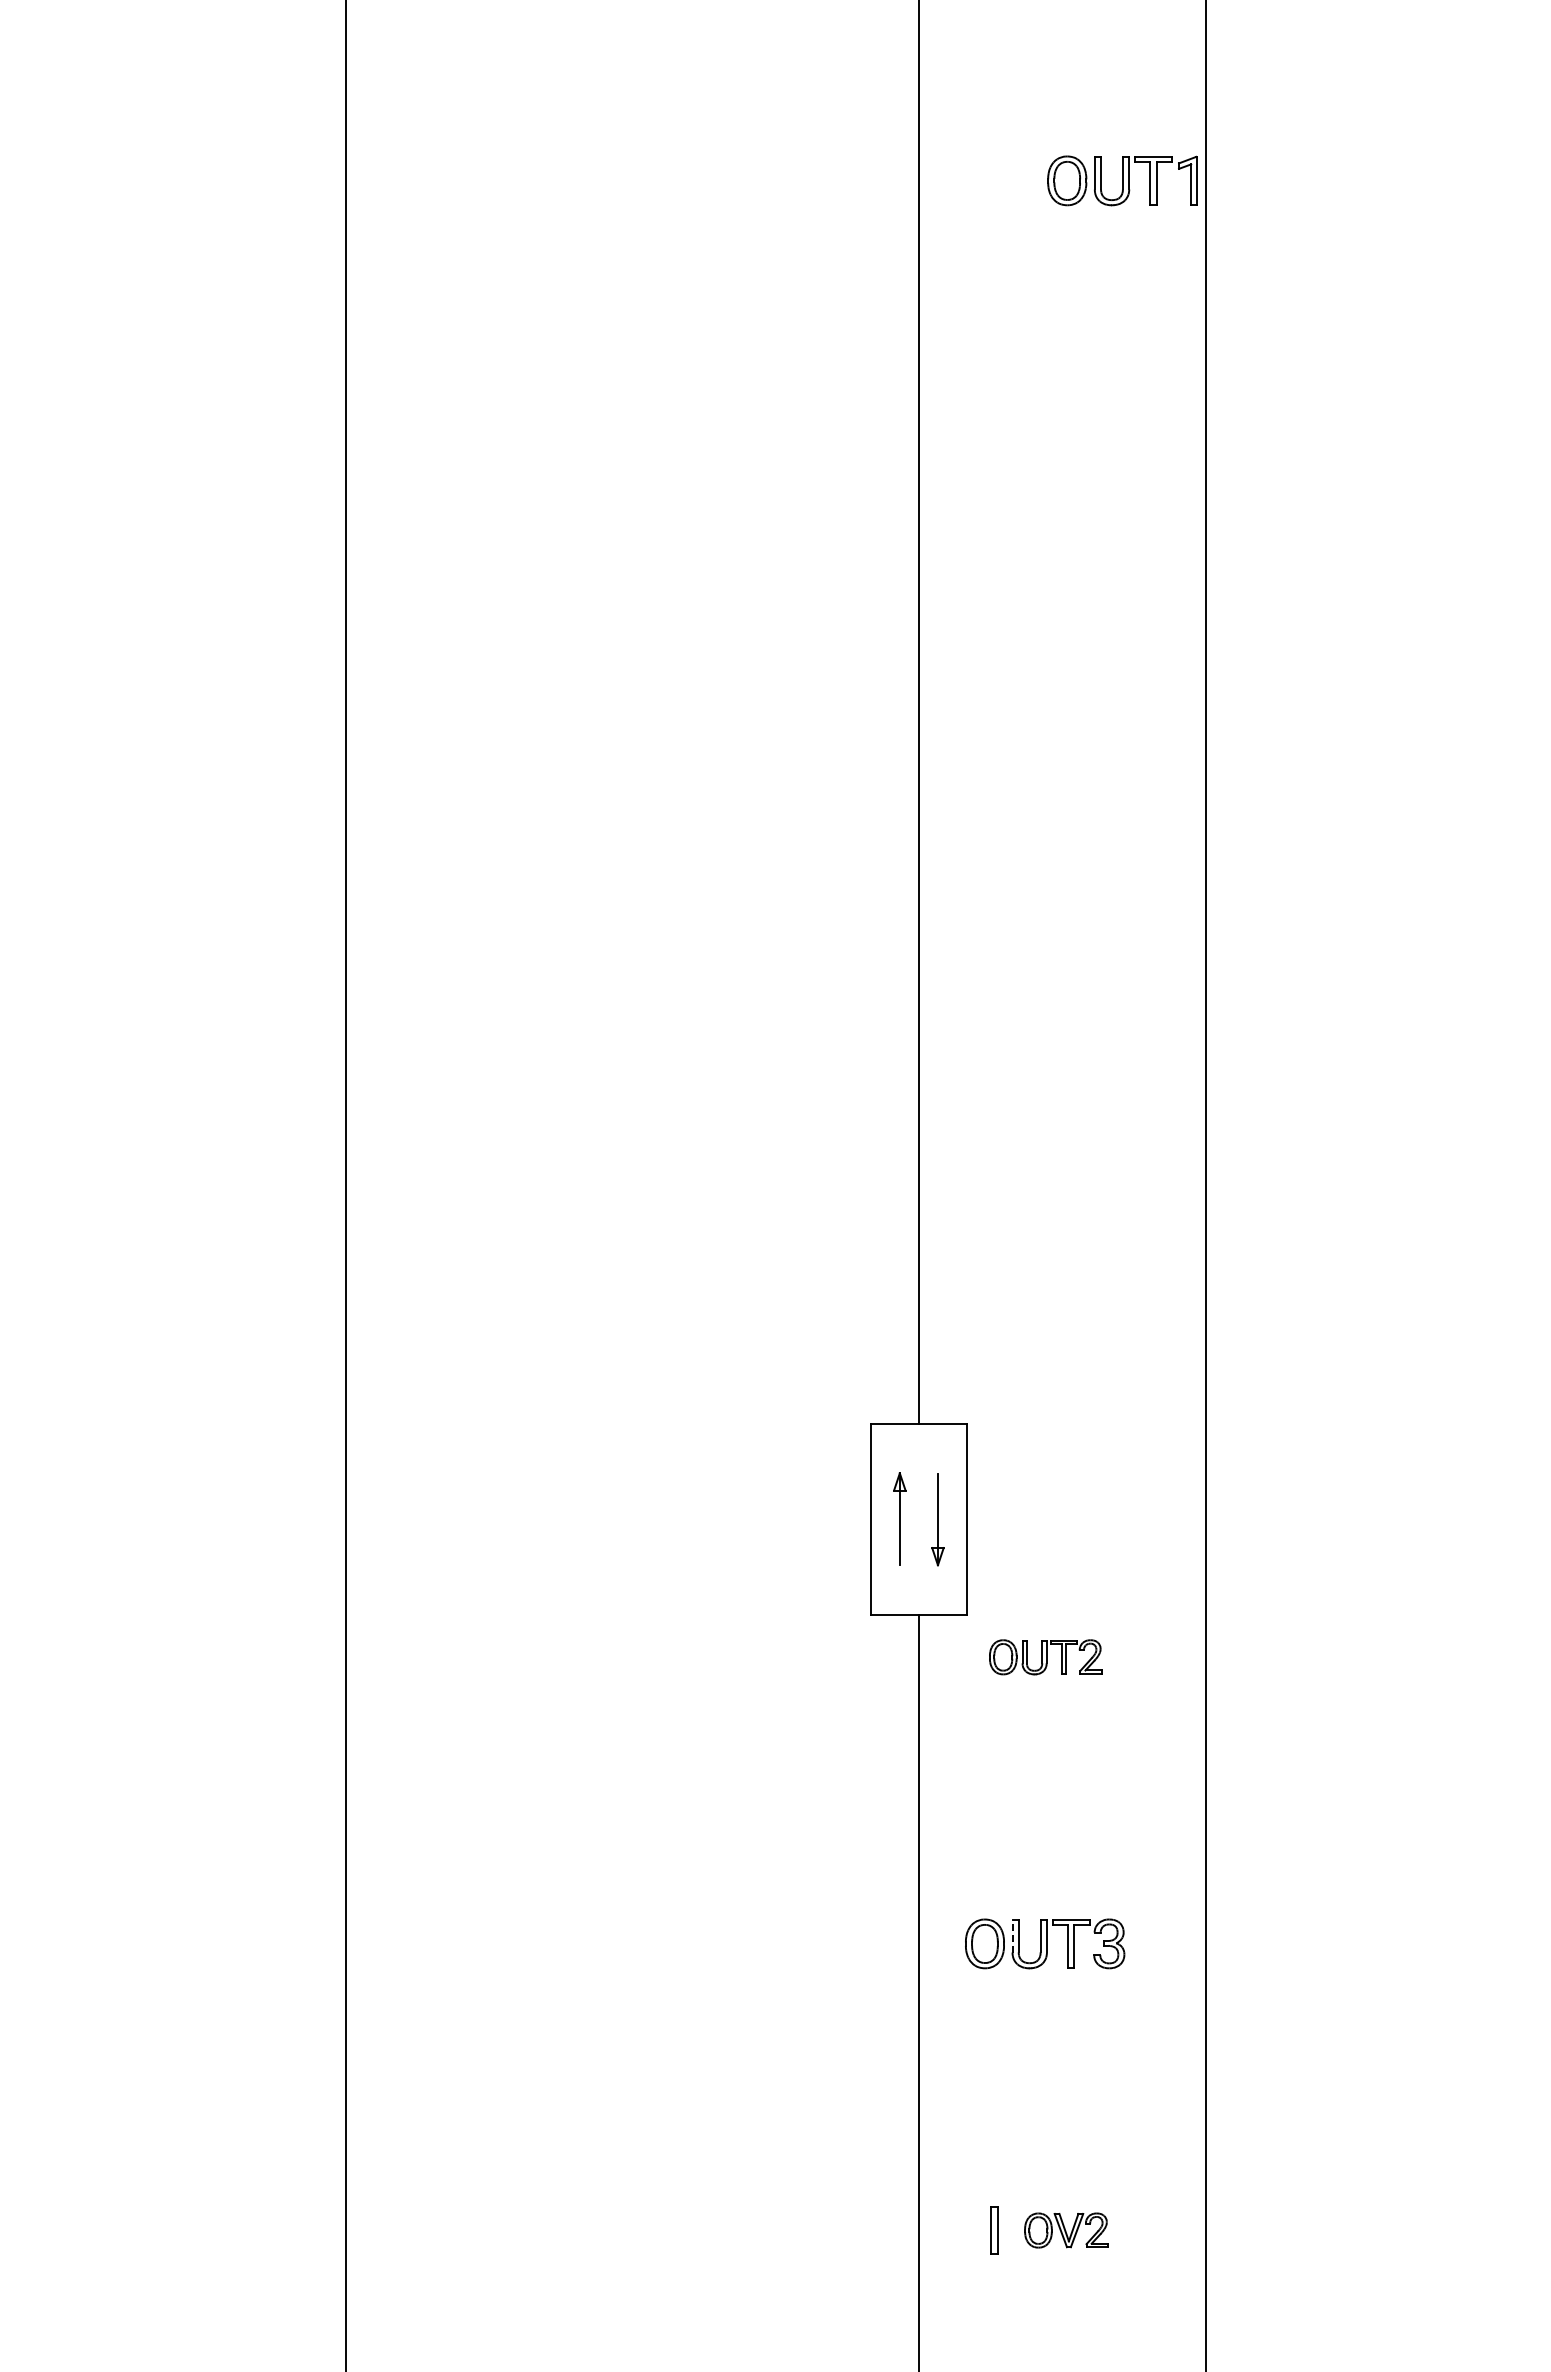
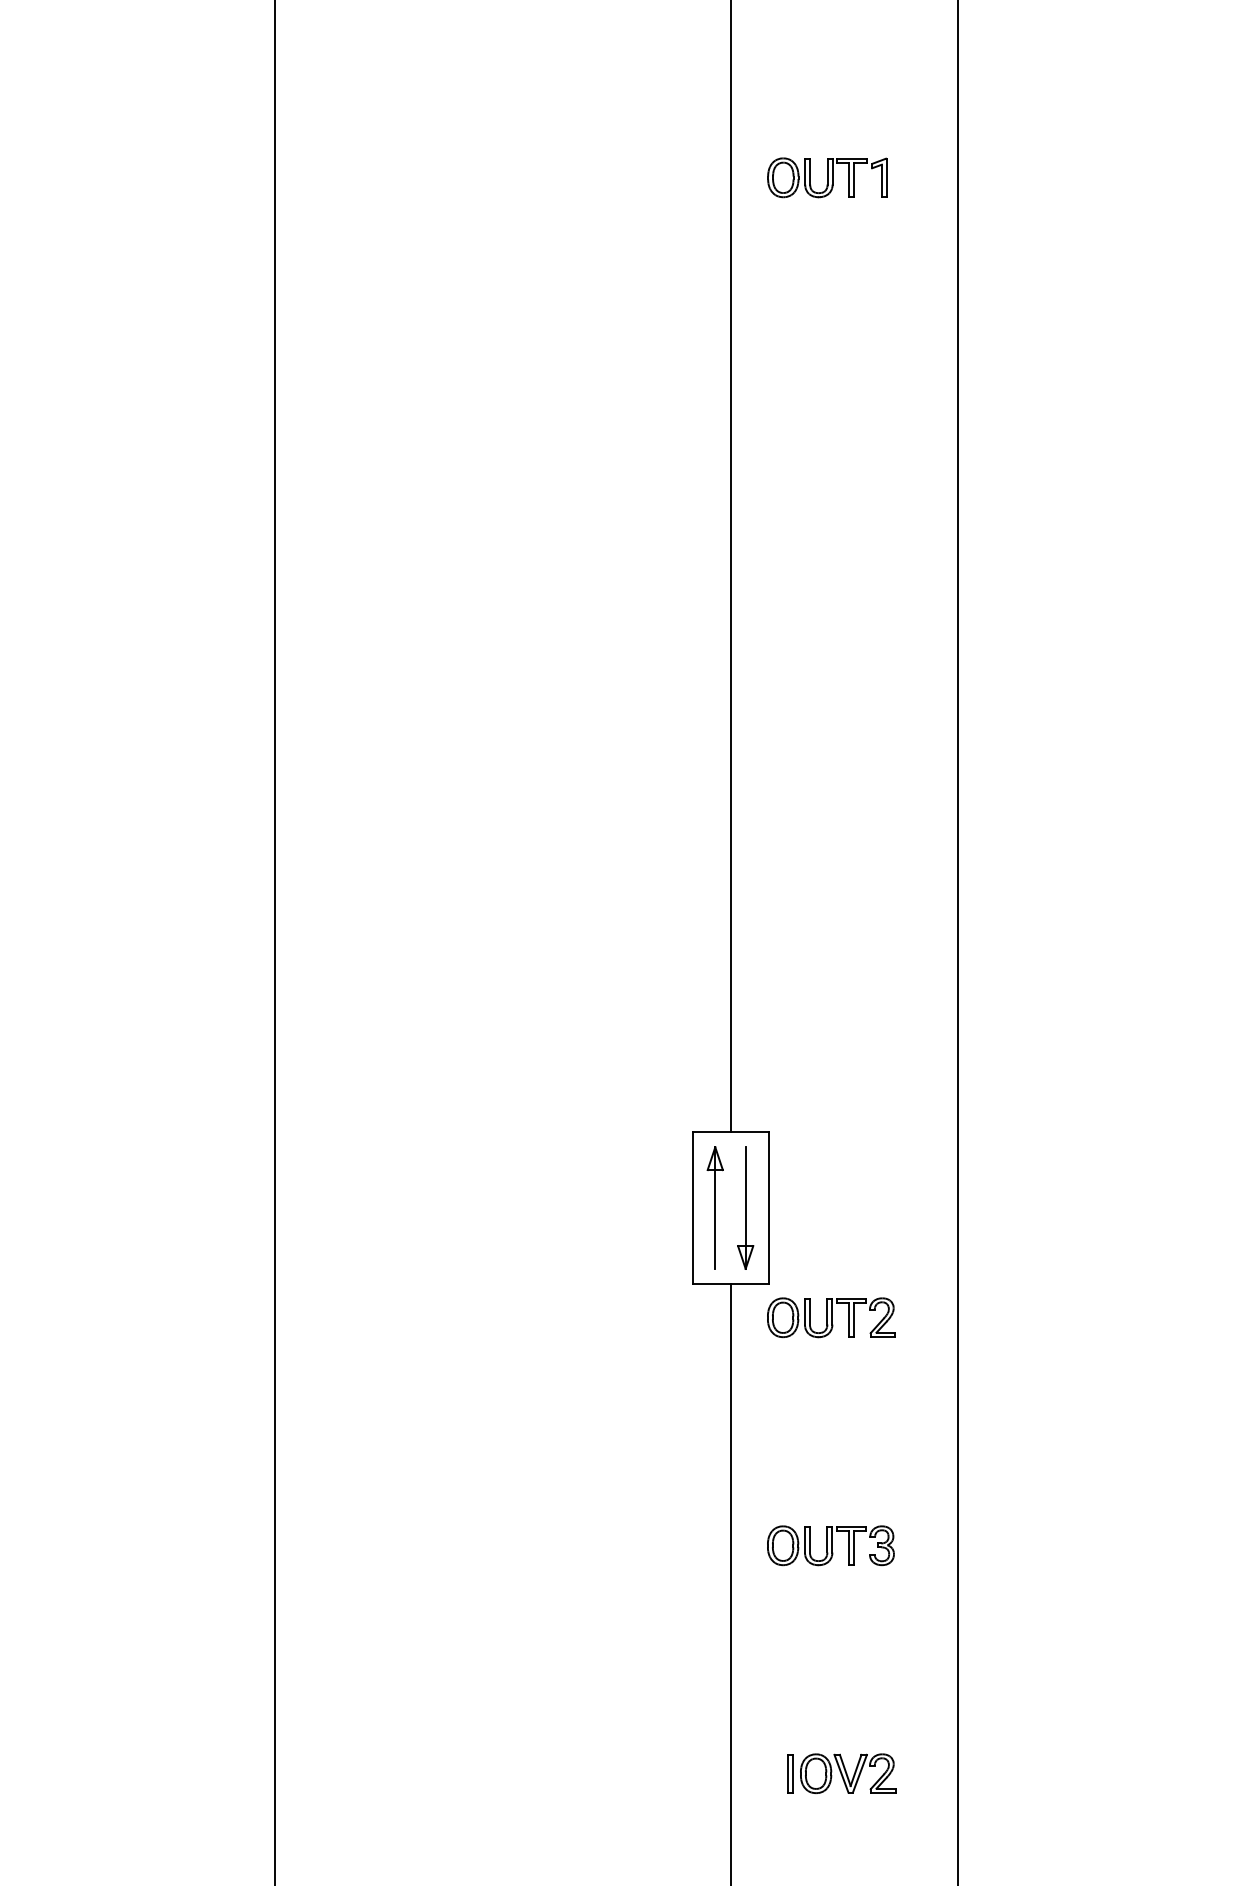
part: (1122, 180) -> (827, 177), moved
part: (899, 1518) -> (715, 1207), size x1.67
part: (937, 1519) -> (745, 1208), size x1.67
part: (1045, 1657) -> (831, 1317), size x1.43
line: (1012, 1935) -> (804, 1539), dashed -> solid
part: (1066, 2230) -> (847, 1773), size x1.43

